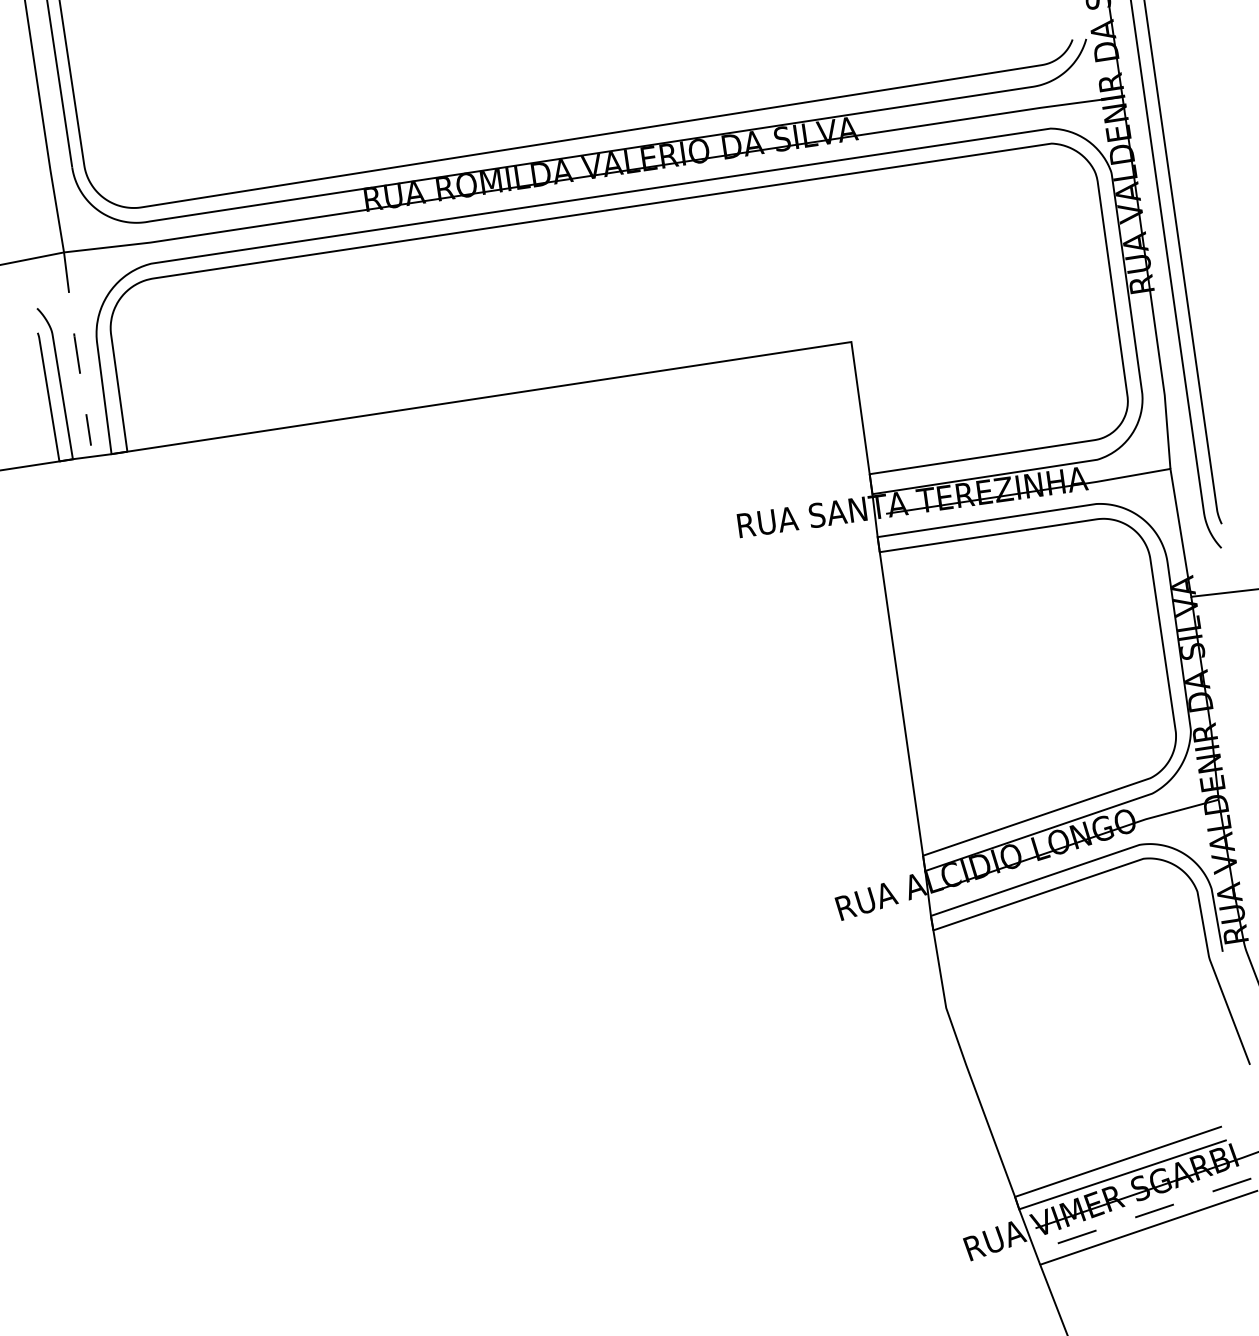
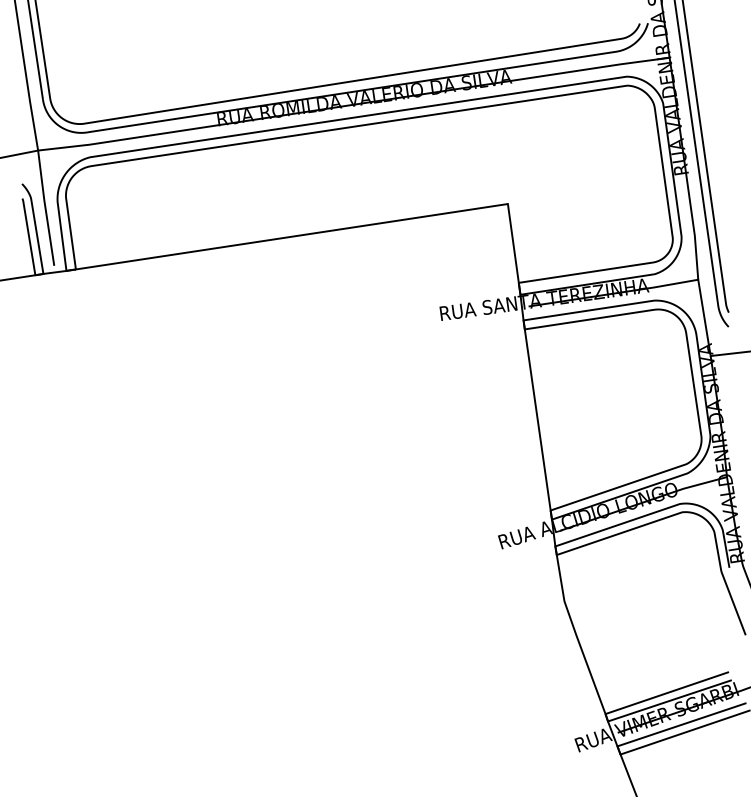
line: (76, 347) -> (45, 207), dashed -> solid
line: (1134, 1217) -> (676, 726), dashed -> solid

